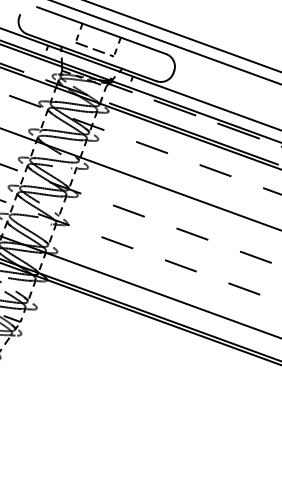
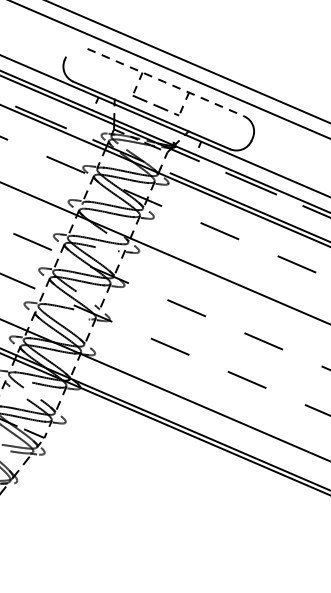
line: (101, 30) -> (165, 82), solid -> dashed

